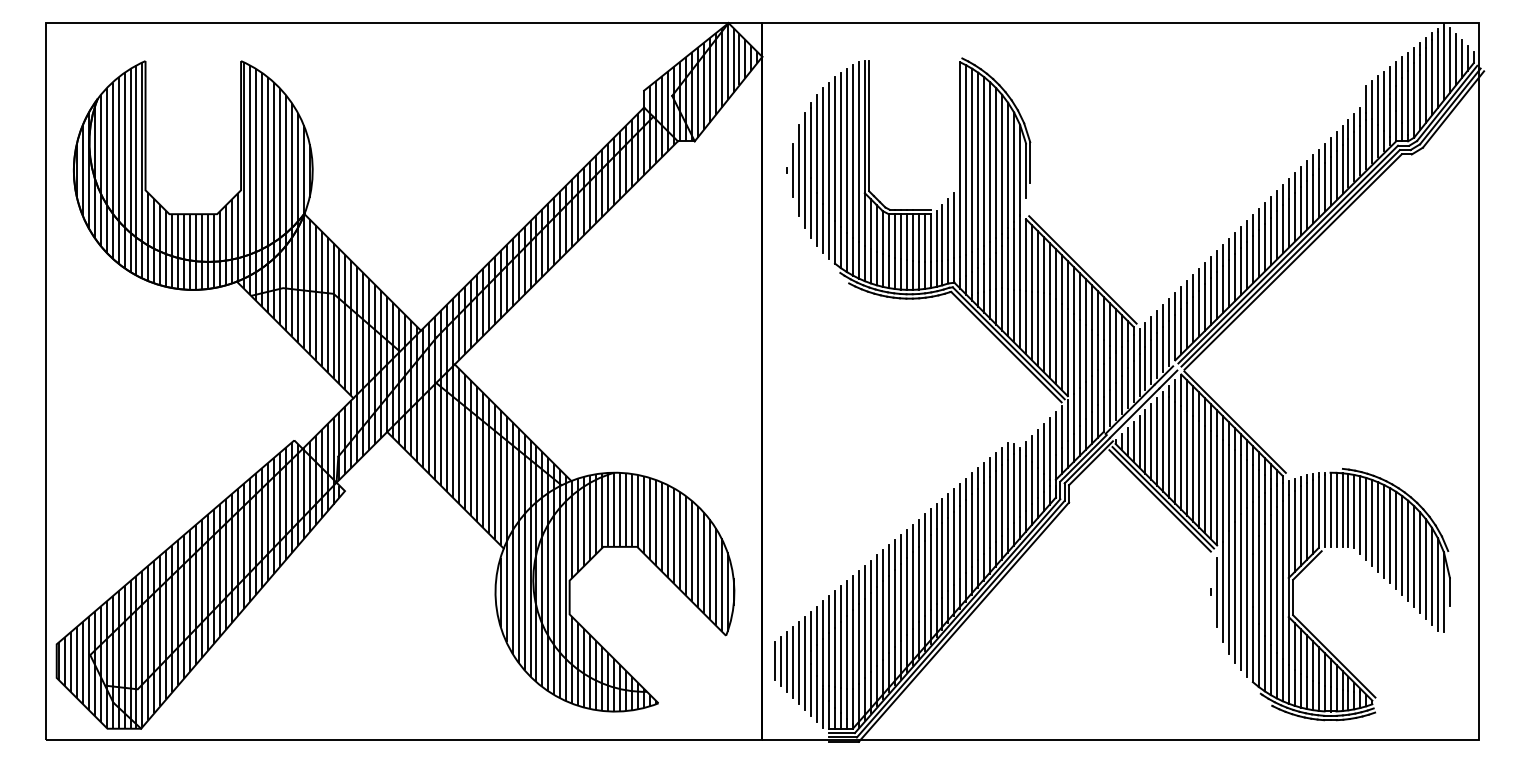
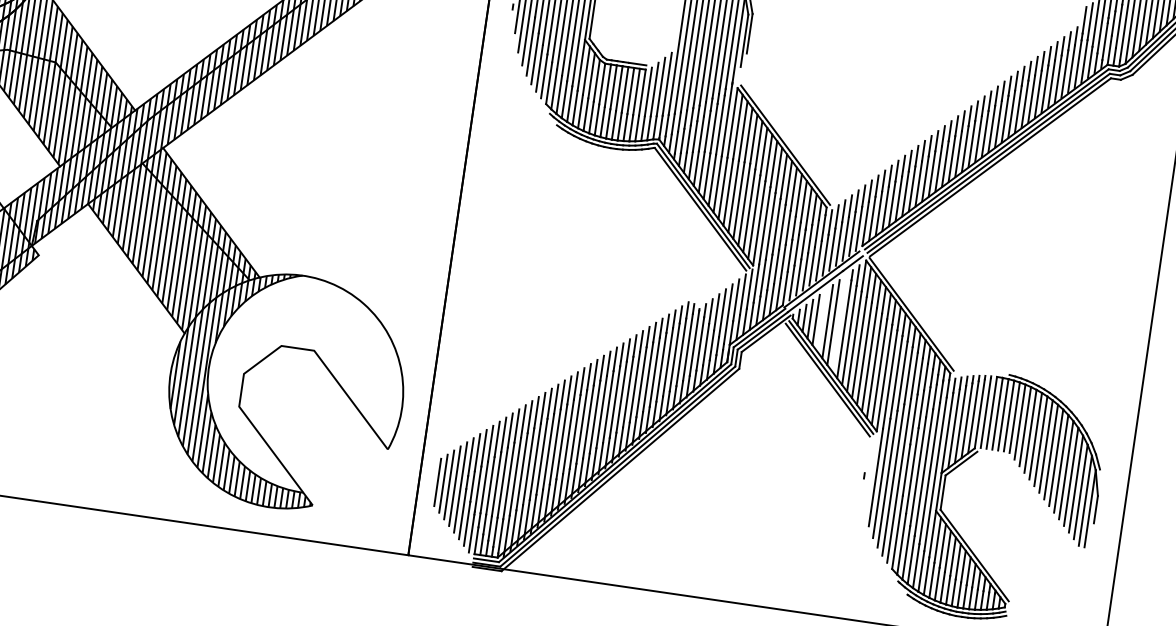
line: (1145, 441) -> (822, 320), removed
line: (1163, 441) -> (839, 323), removed
hatch: (634, 581) -> (306, 383), removed
line: (1217, 591) -> (870, 476), removed
line: (775, 661) -> (432, 481), removed

